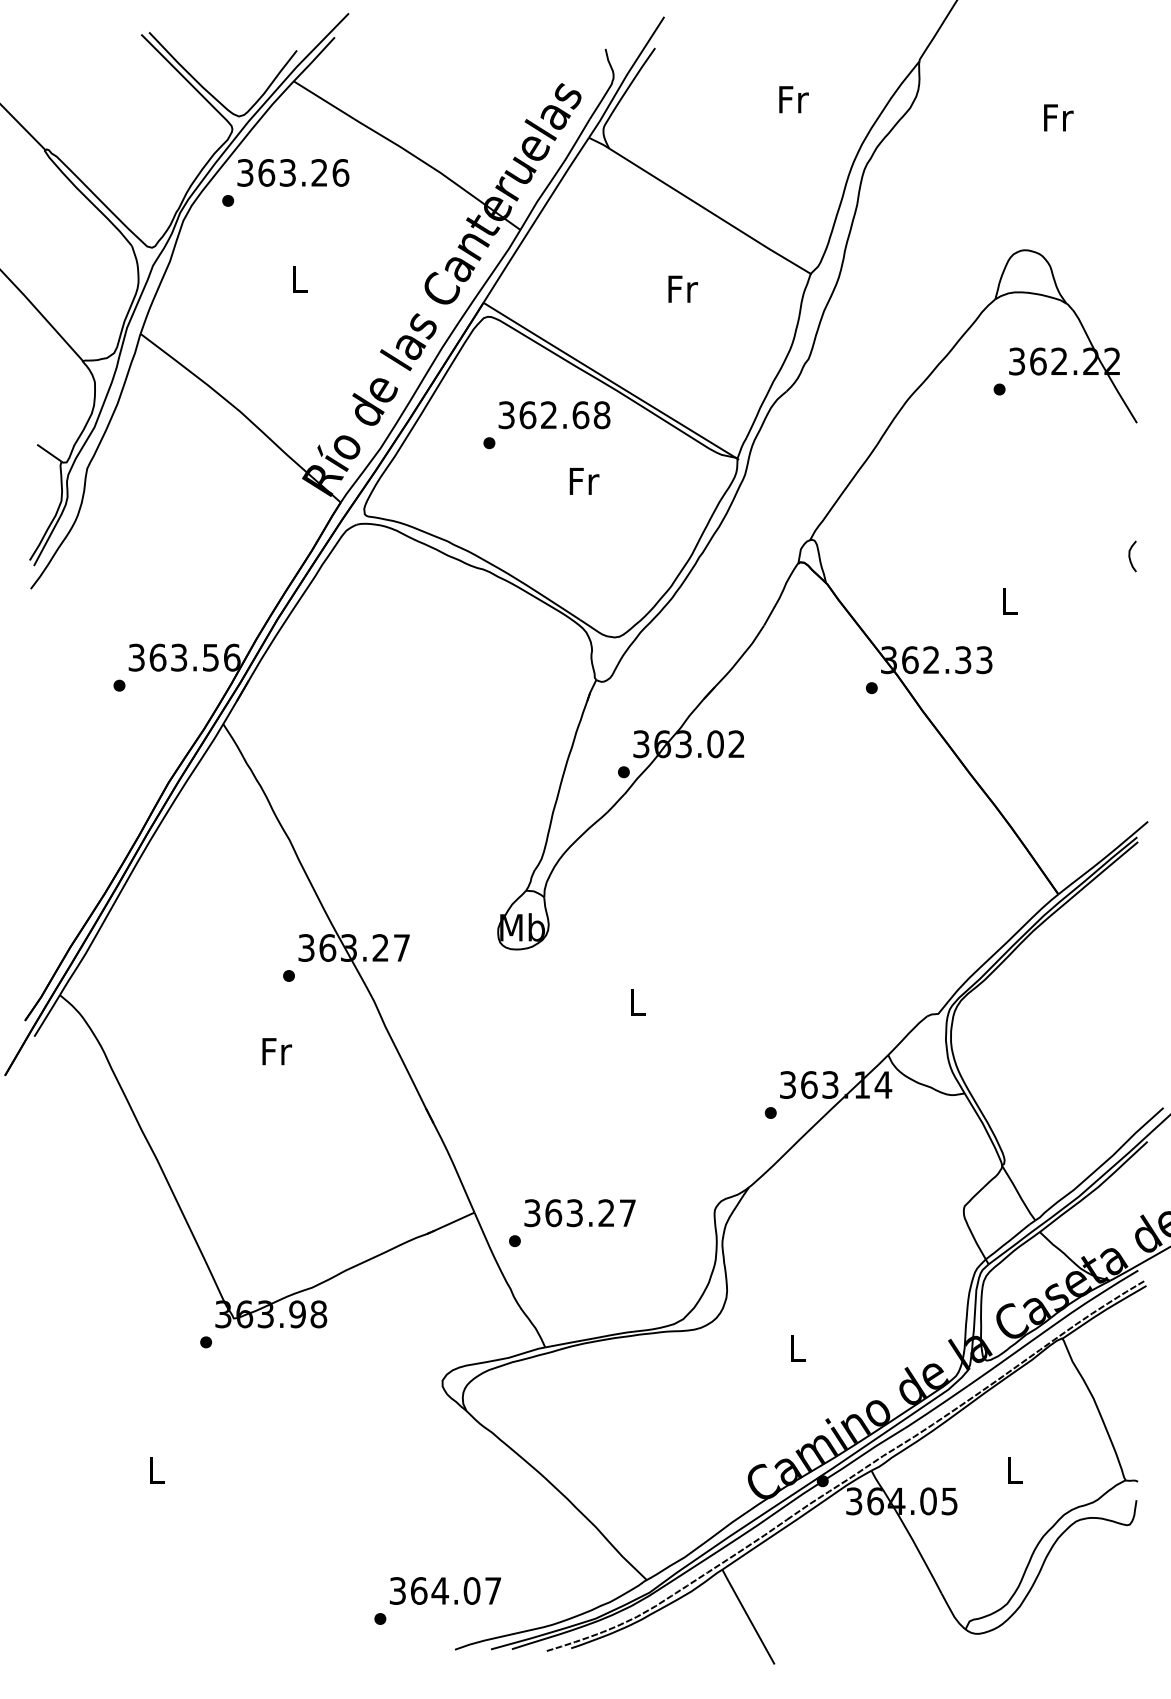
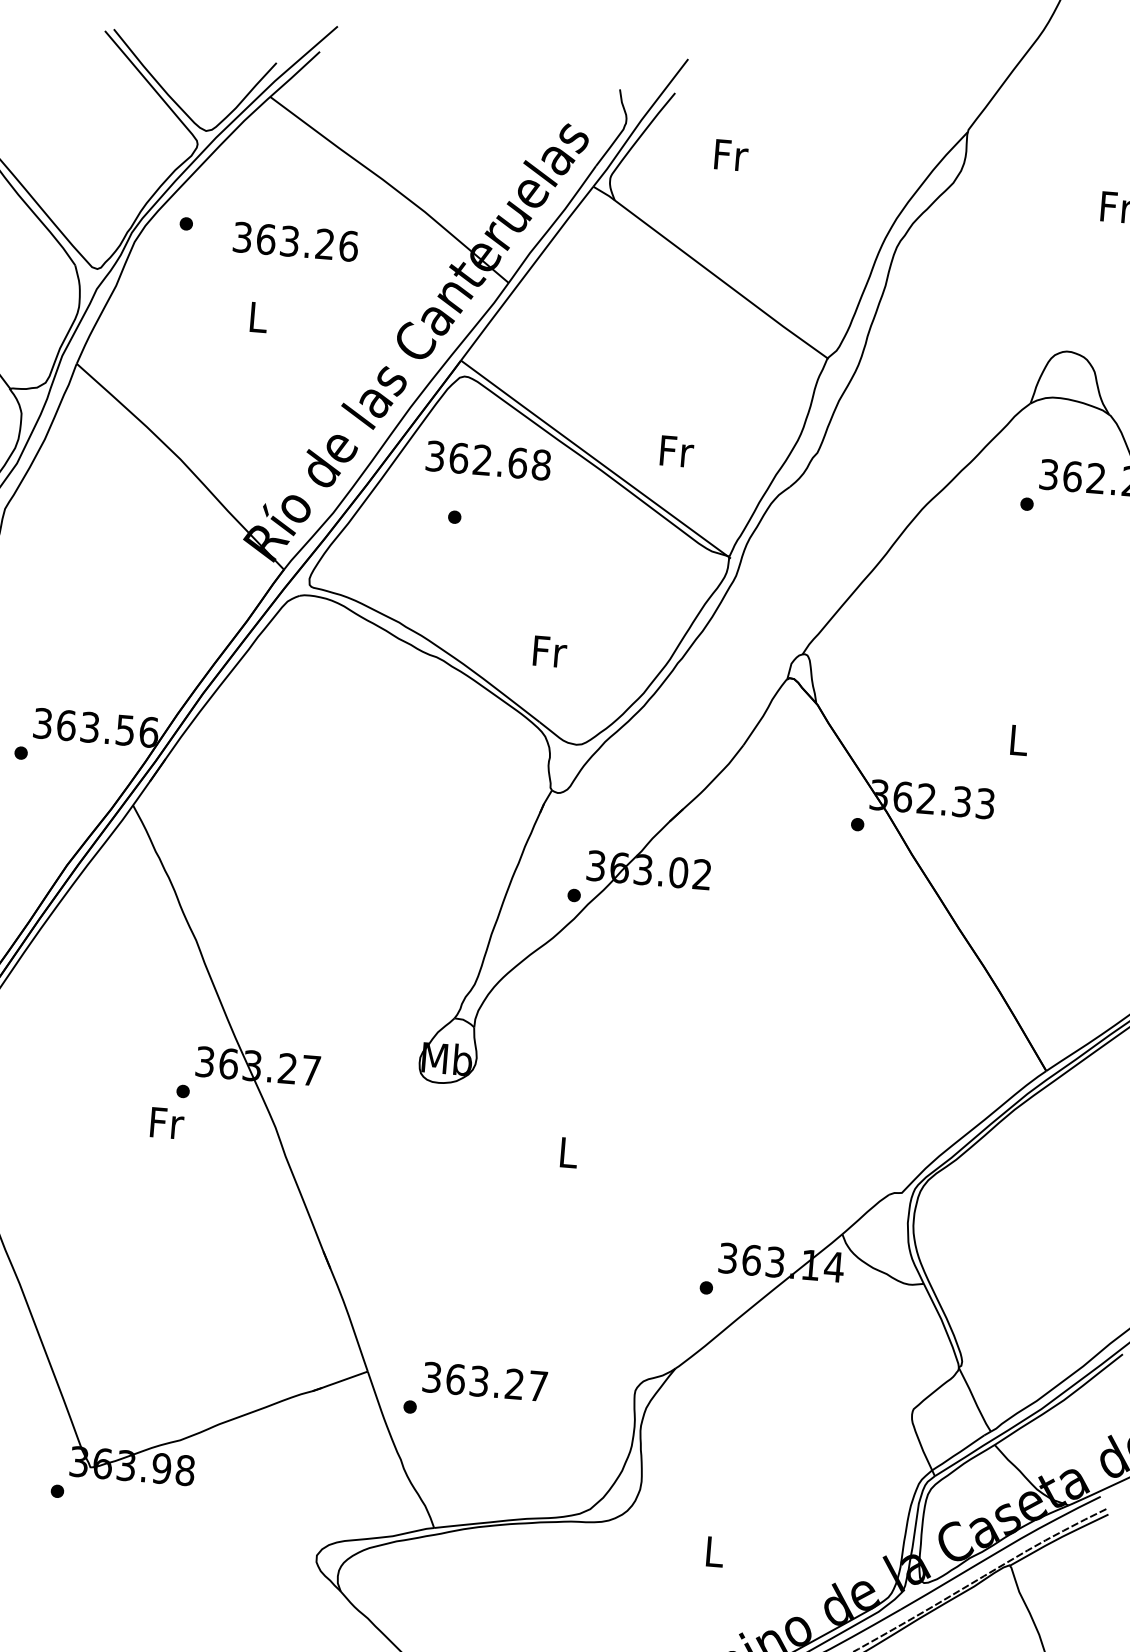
text: (793, 99) -> (730, 155), moved
text: (293, 172) -> (296, 241), moved
text: (682, 288) -> (676, 450), moved
text: (554, 415) -> (488, 461), moved
text: (584, 481) -> (550, 651), moved
text: (277, 1051) -> (167, 1123), moved

